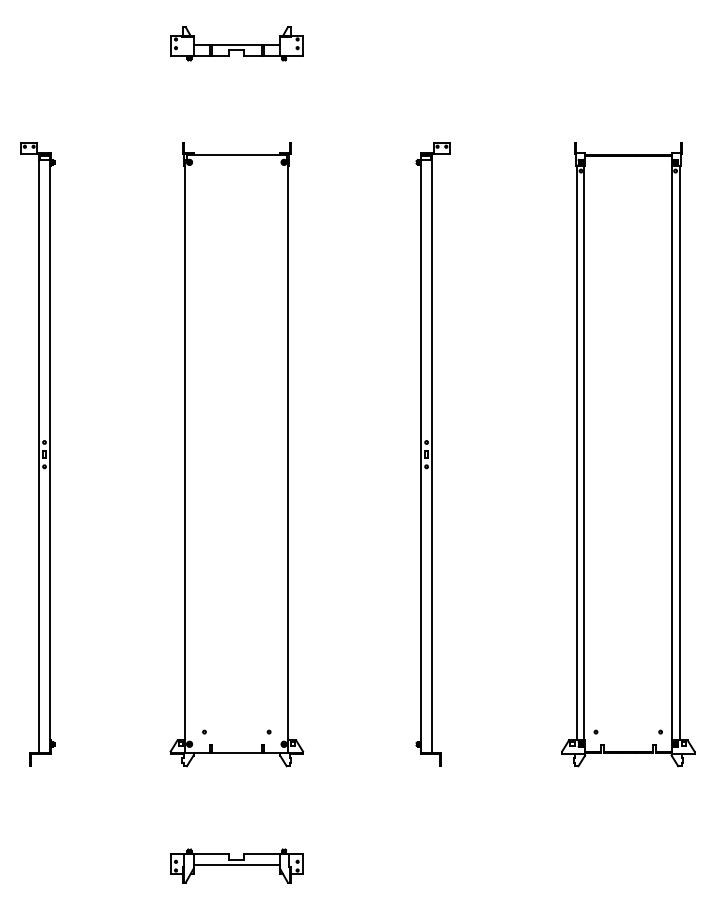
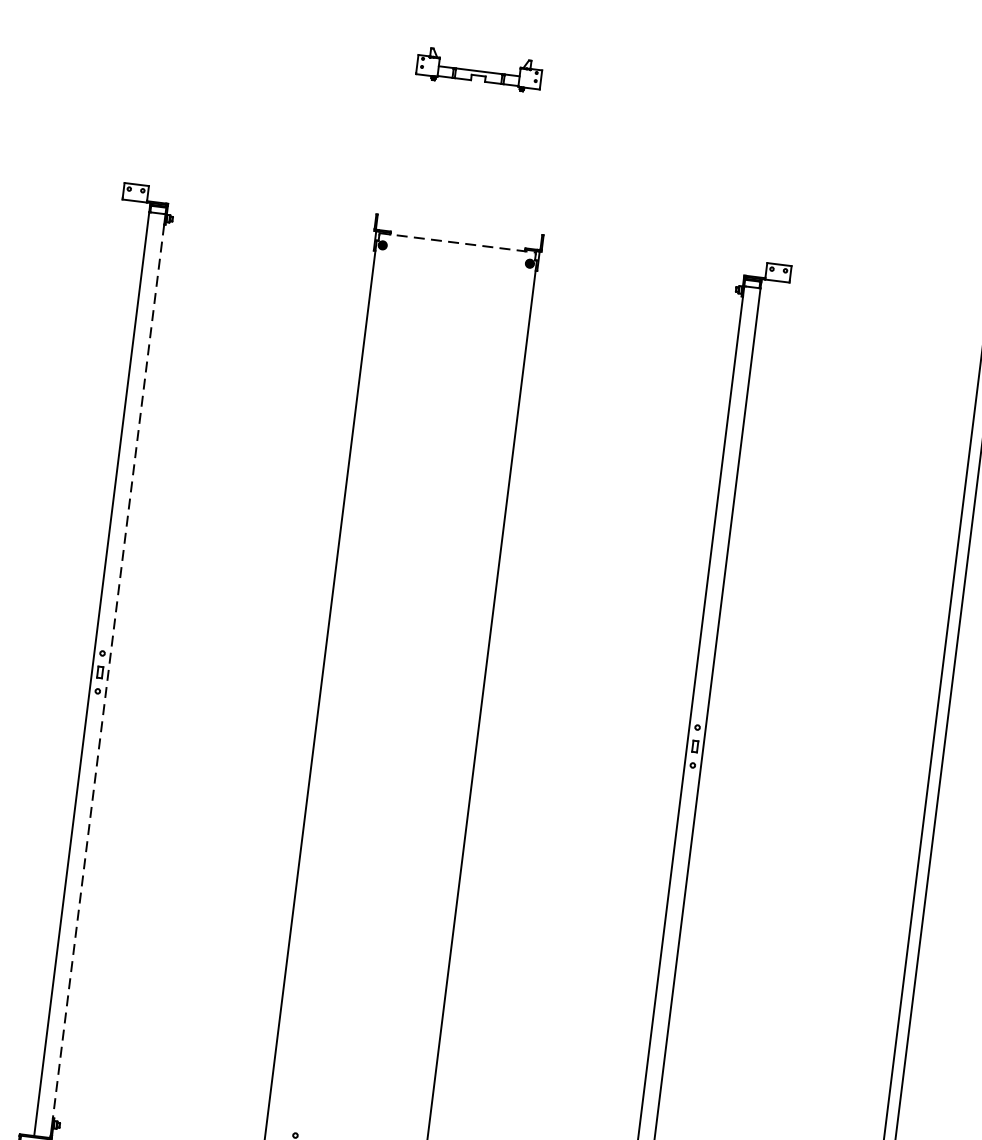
part: (236, 43) -> (478, 69), size x0.6
line: (237, 154) -> (458, 242), solid -> dashed
line: (49, 453) -> (108, 671), solid -> dashed

